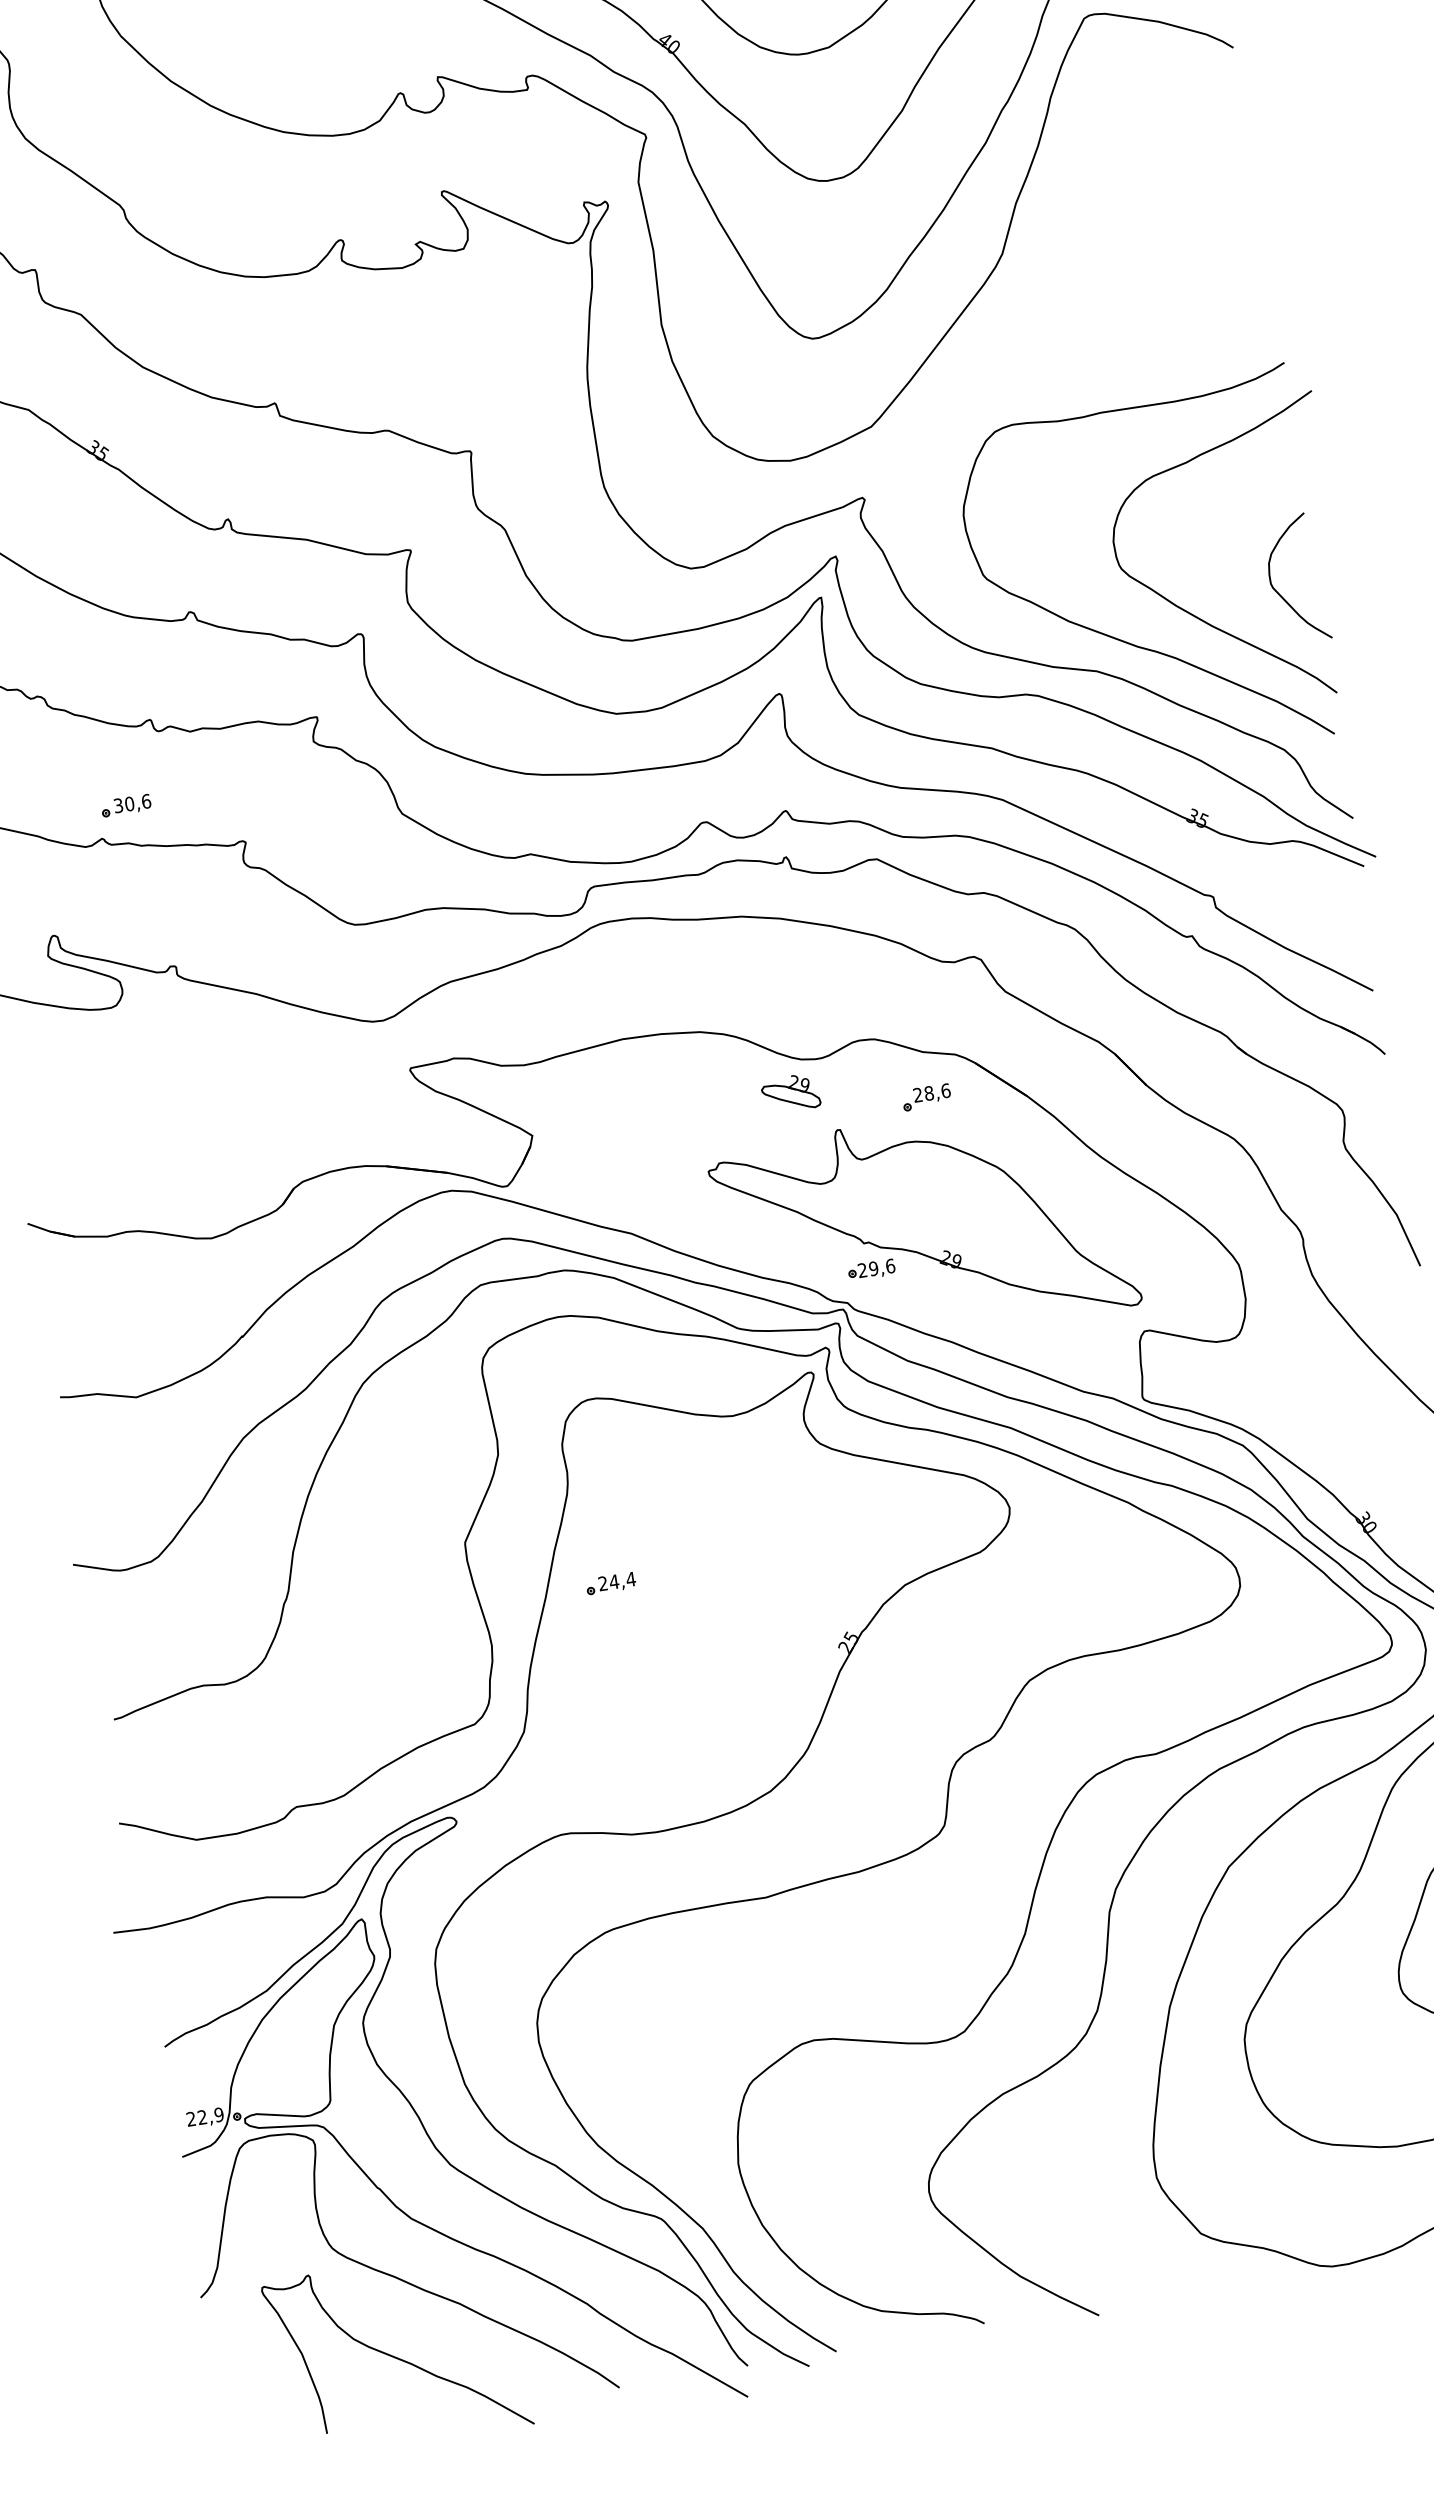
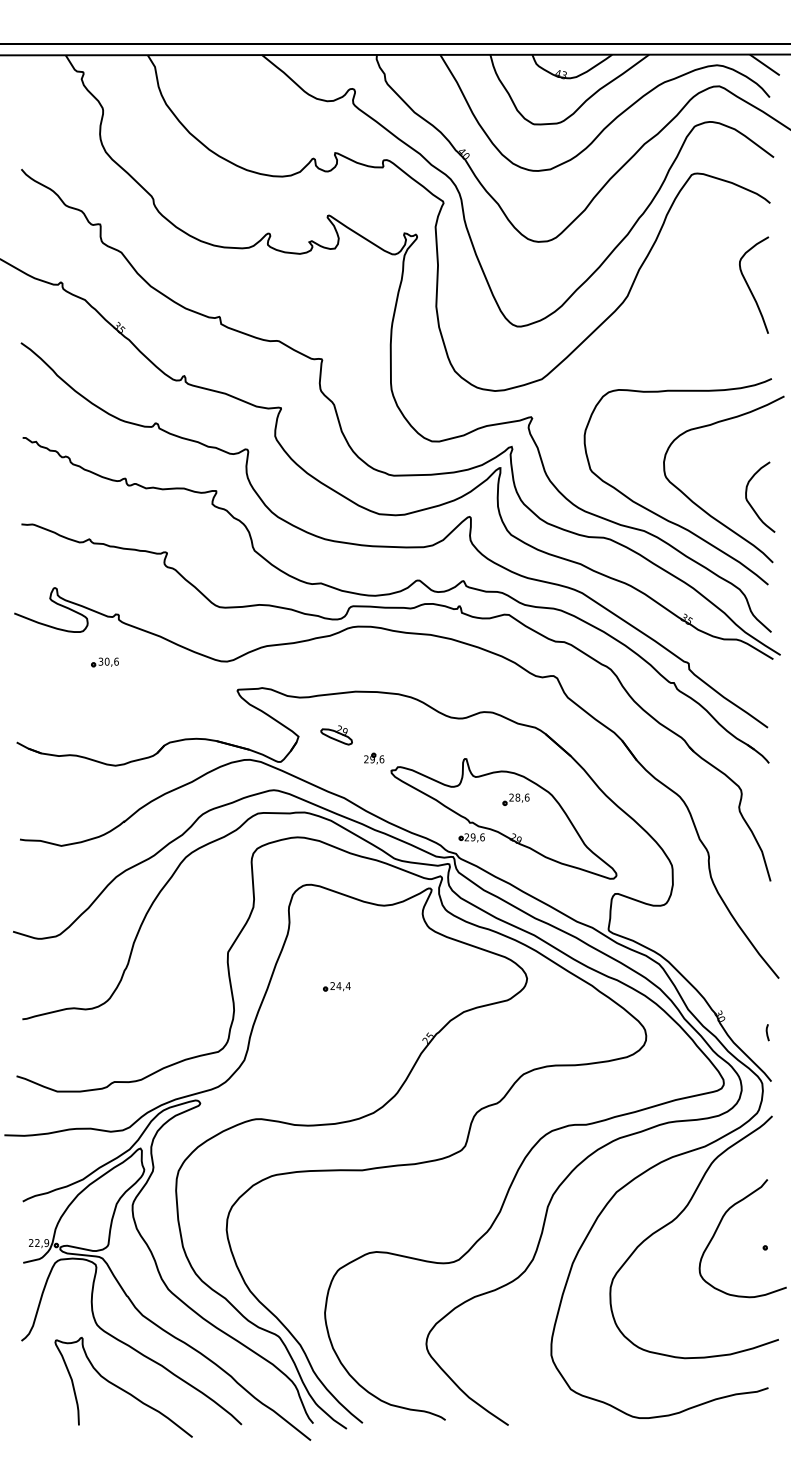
curve: (1218, 202) -> (749, 286), added
part: (125, 806) -> (104, 662), moved
part: (790, 1094) -> (336, 735), moved
part: (925, 1097) -> (515, 799), moved
part: (674, 1154) -> (374, 758), added
part: (609, 1583) -> (336, 986), moved

